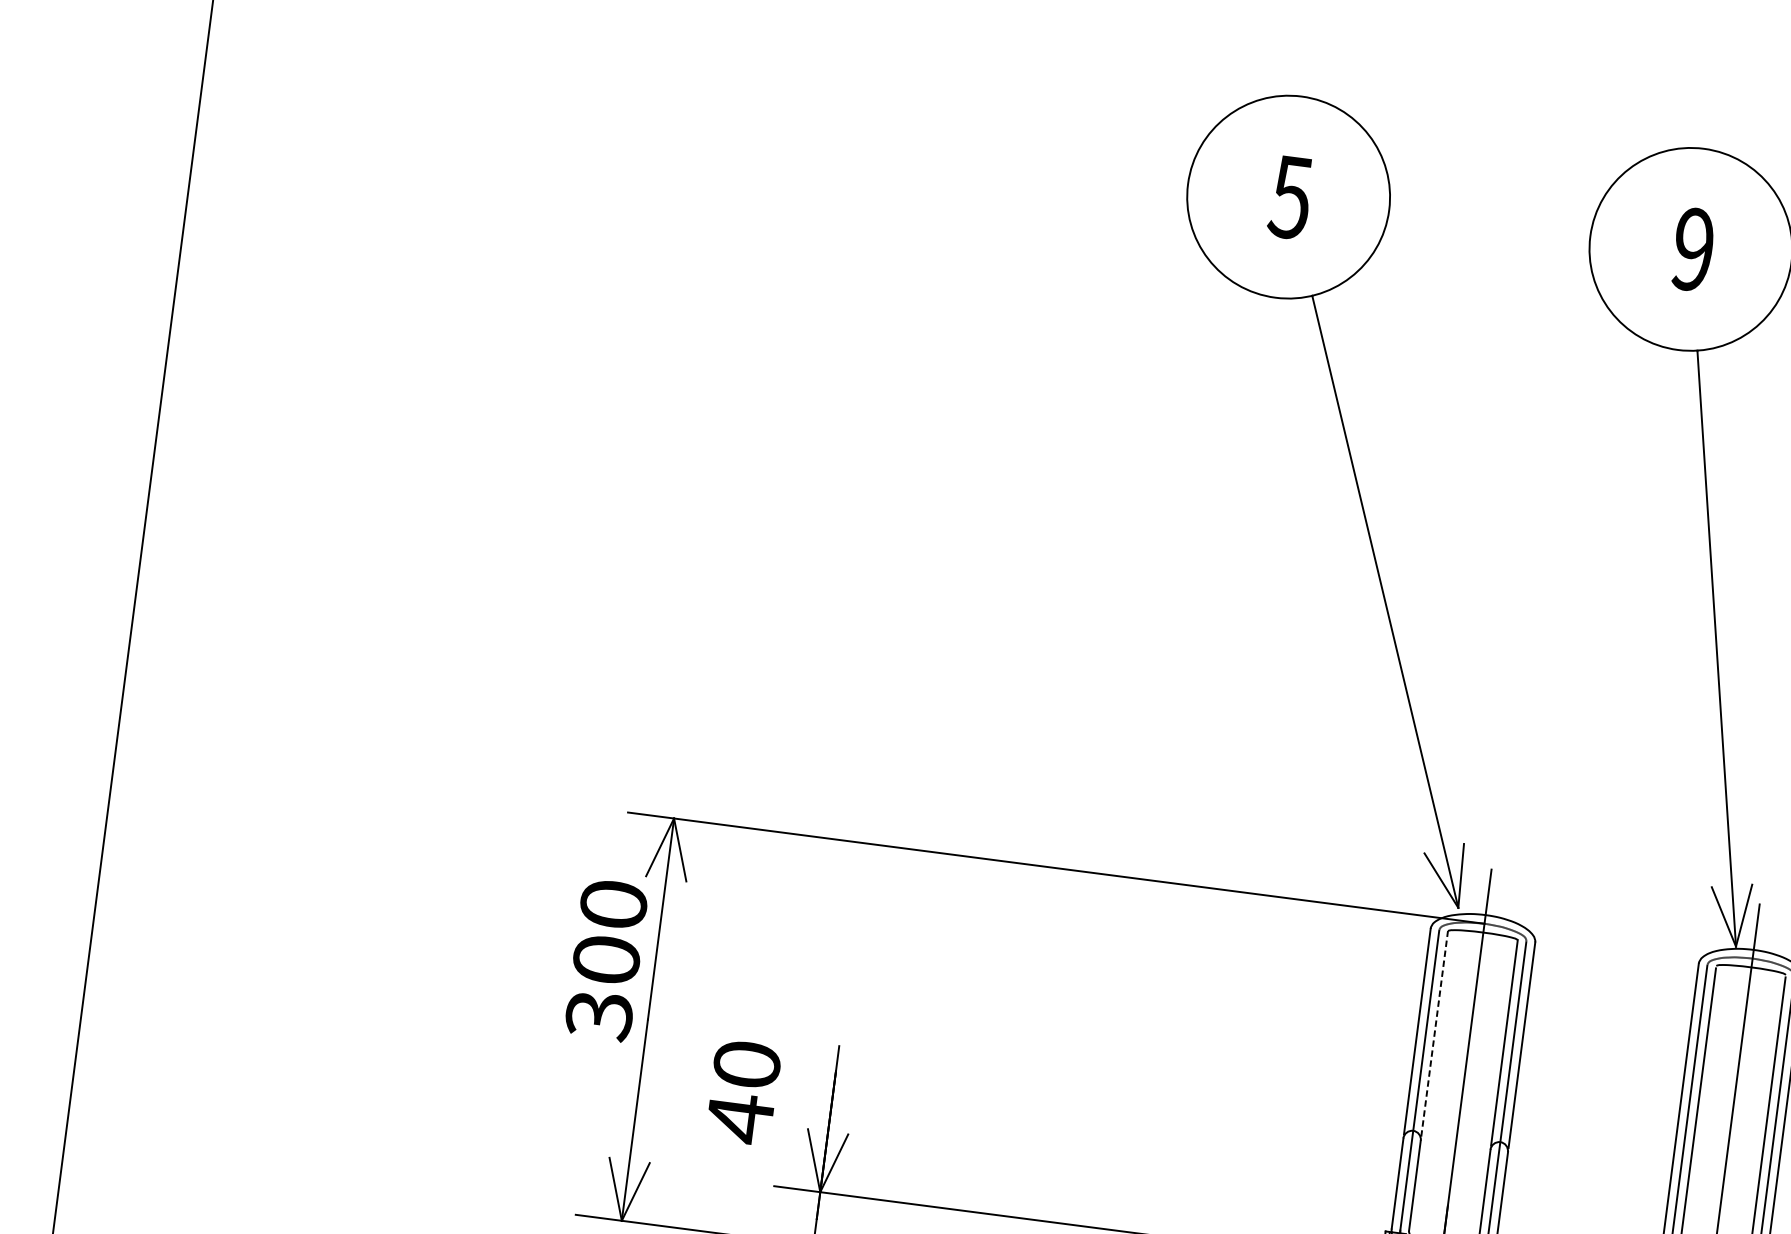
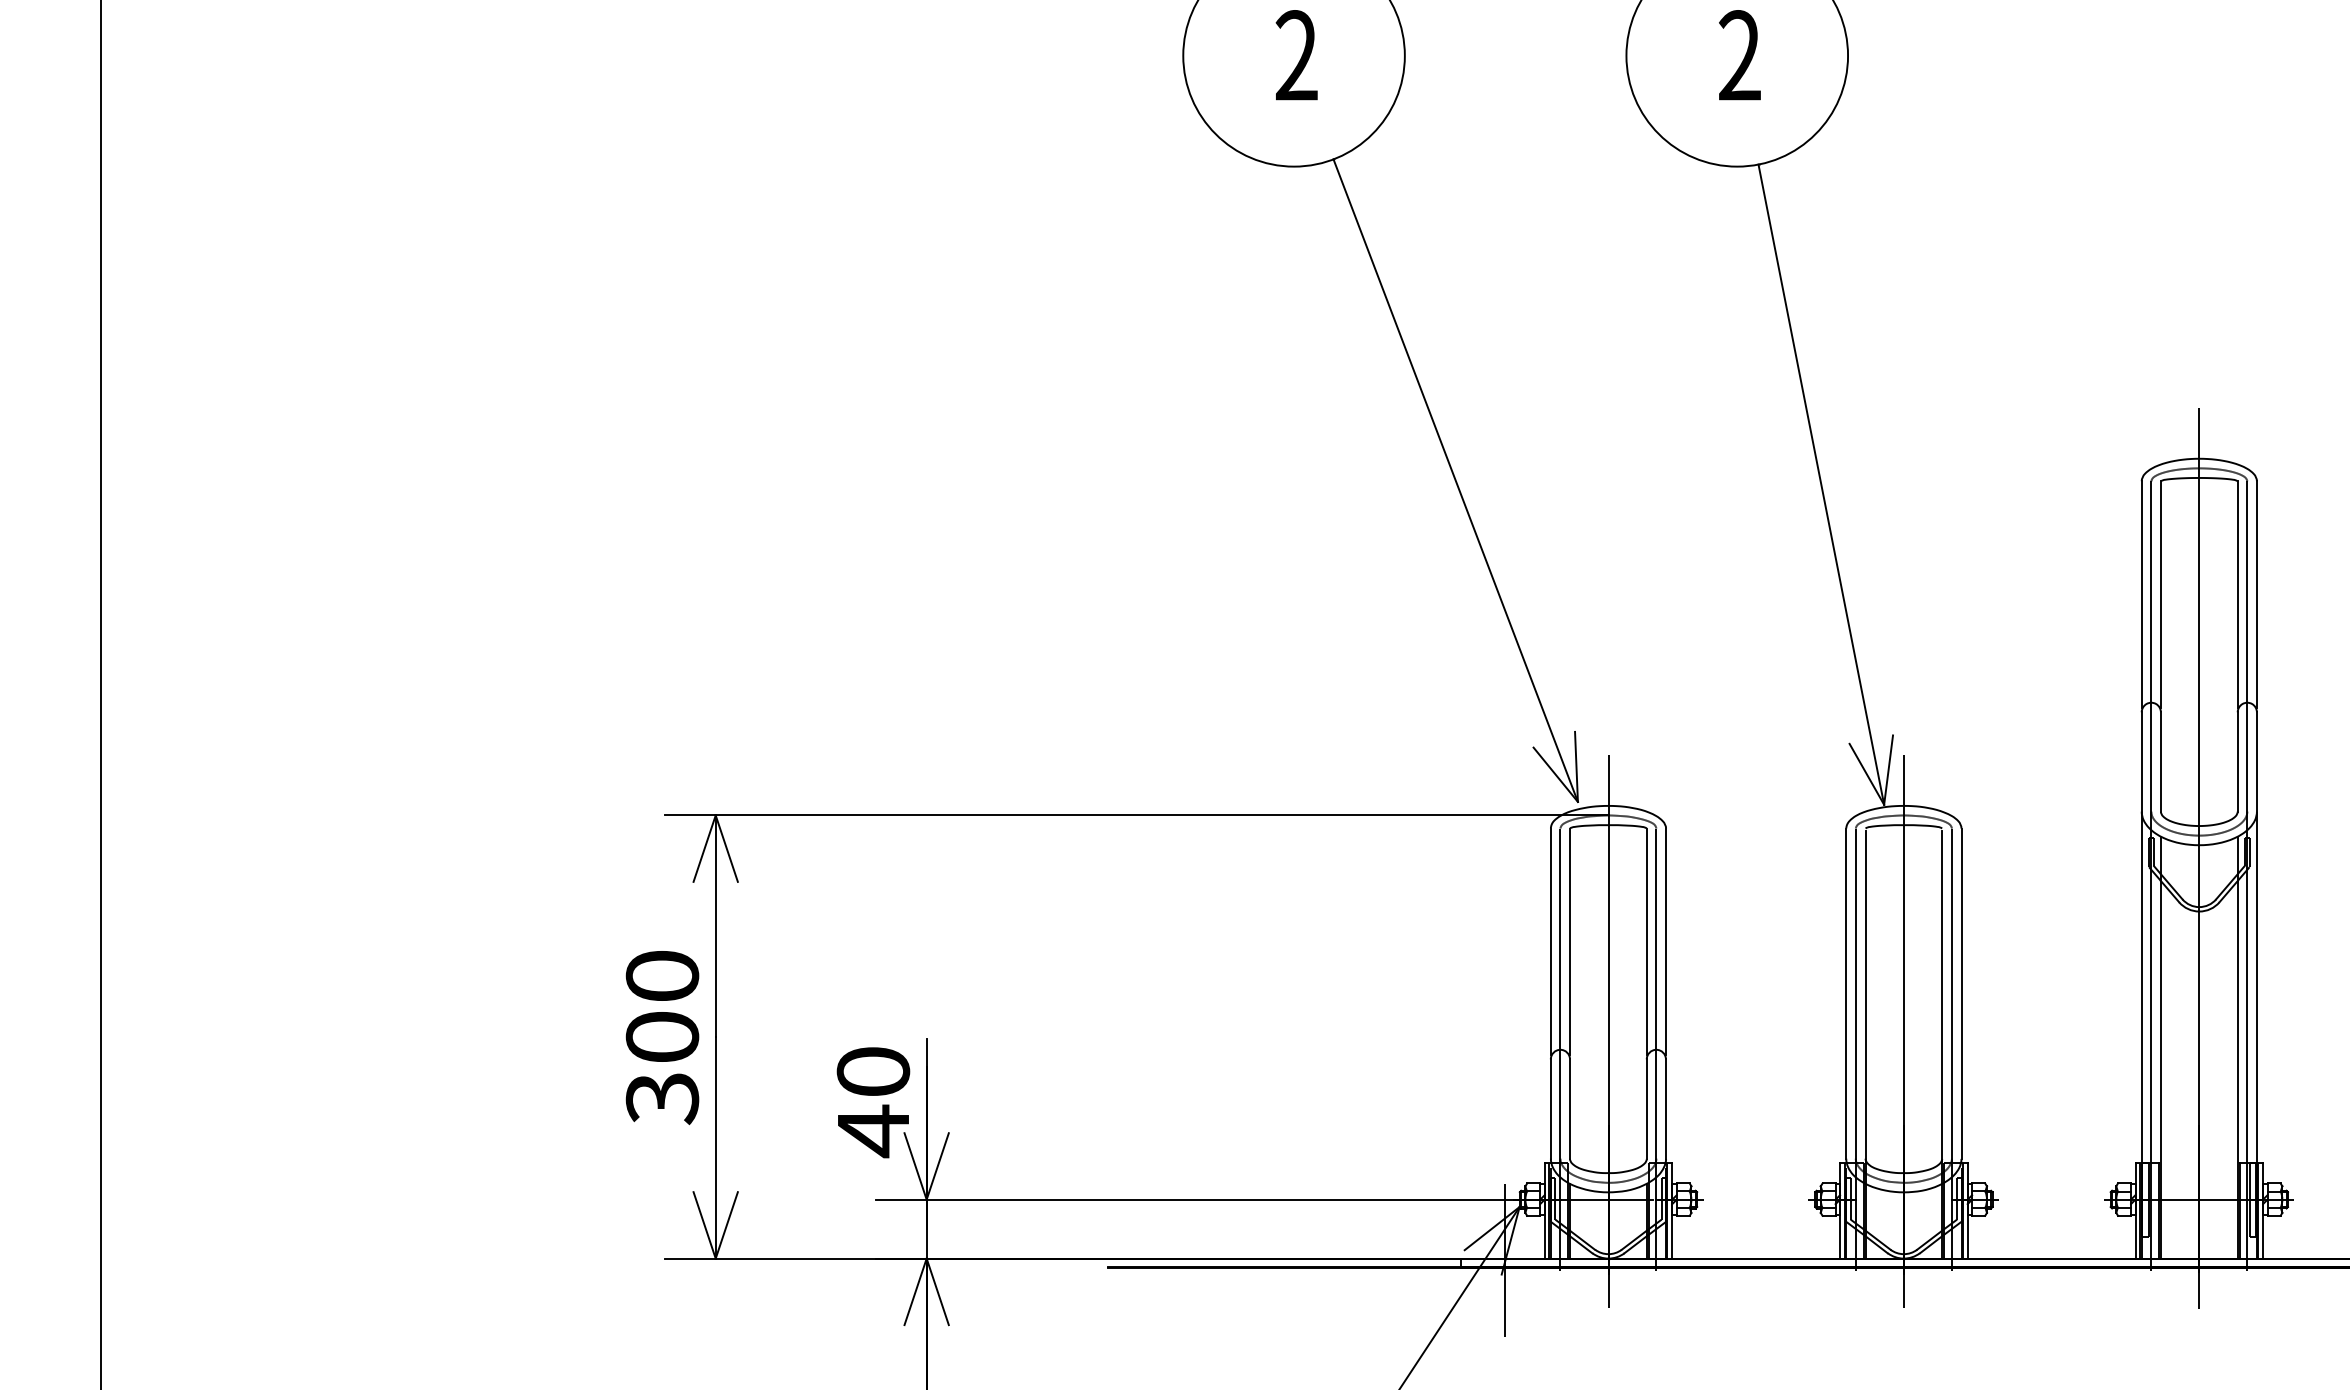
text: (1289, 197) -> (1295, 55), 5 -> 2
text: (1693, 249) -> (1739, 55), 9 -> 2
text: (606, 961) -> (662, 1038), moved
line: (1434, 1033) -> (1569, 941), dashed -> solid
text: (743, 1092) -> (873, 1102), moved

